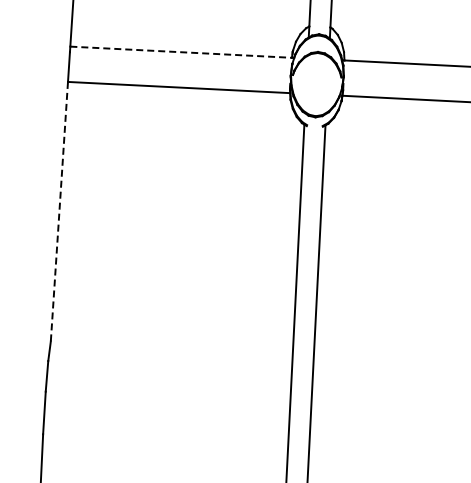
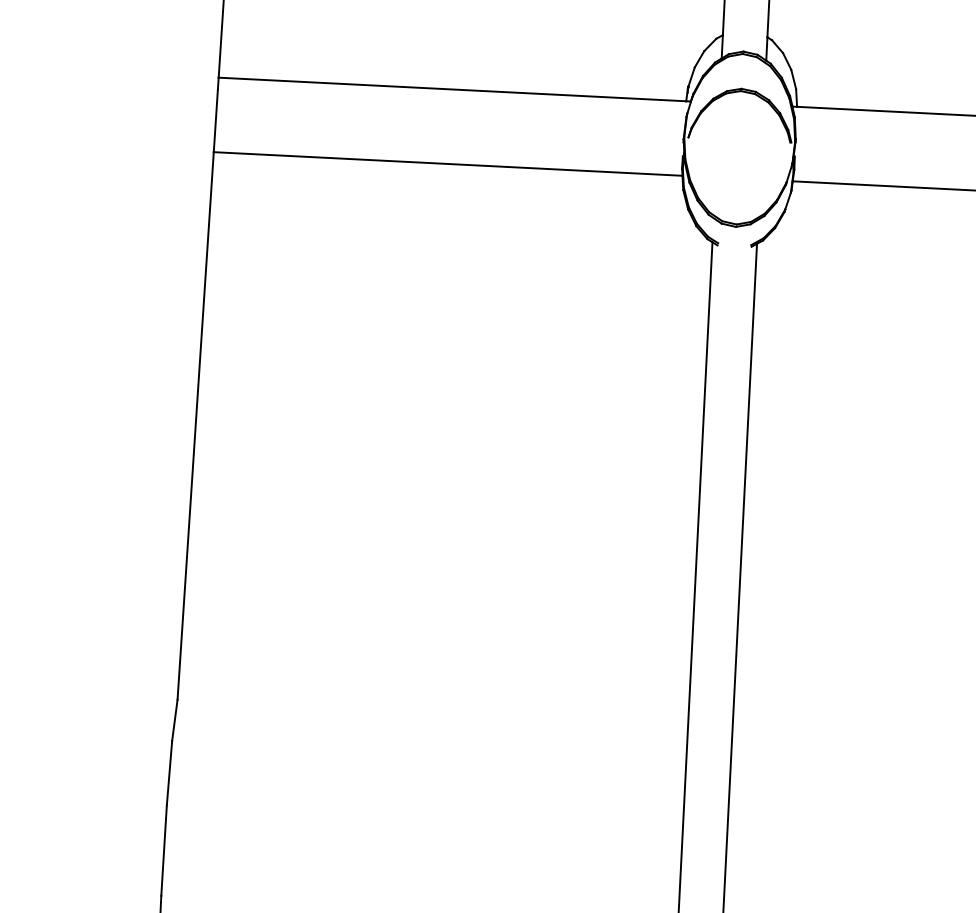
line: (181, 52) -> (453, 90), dashed -> solid
line: (59, 212) -> (195, 427), dashed -> solid

